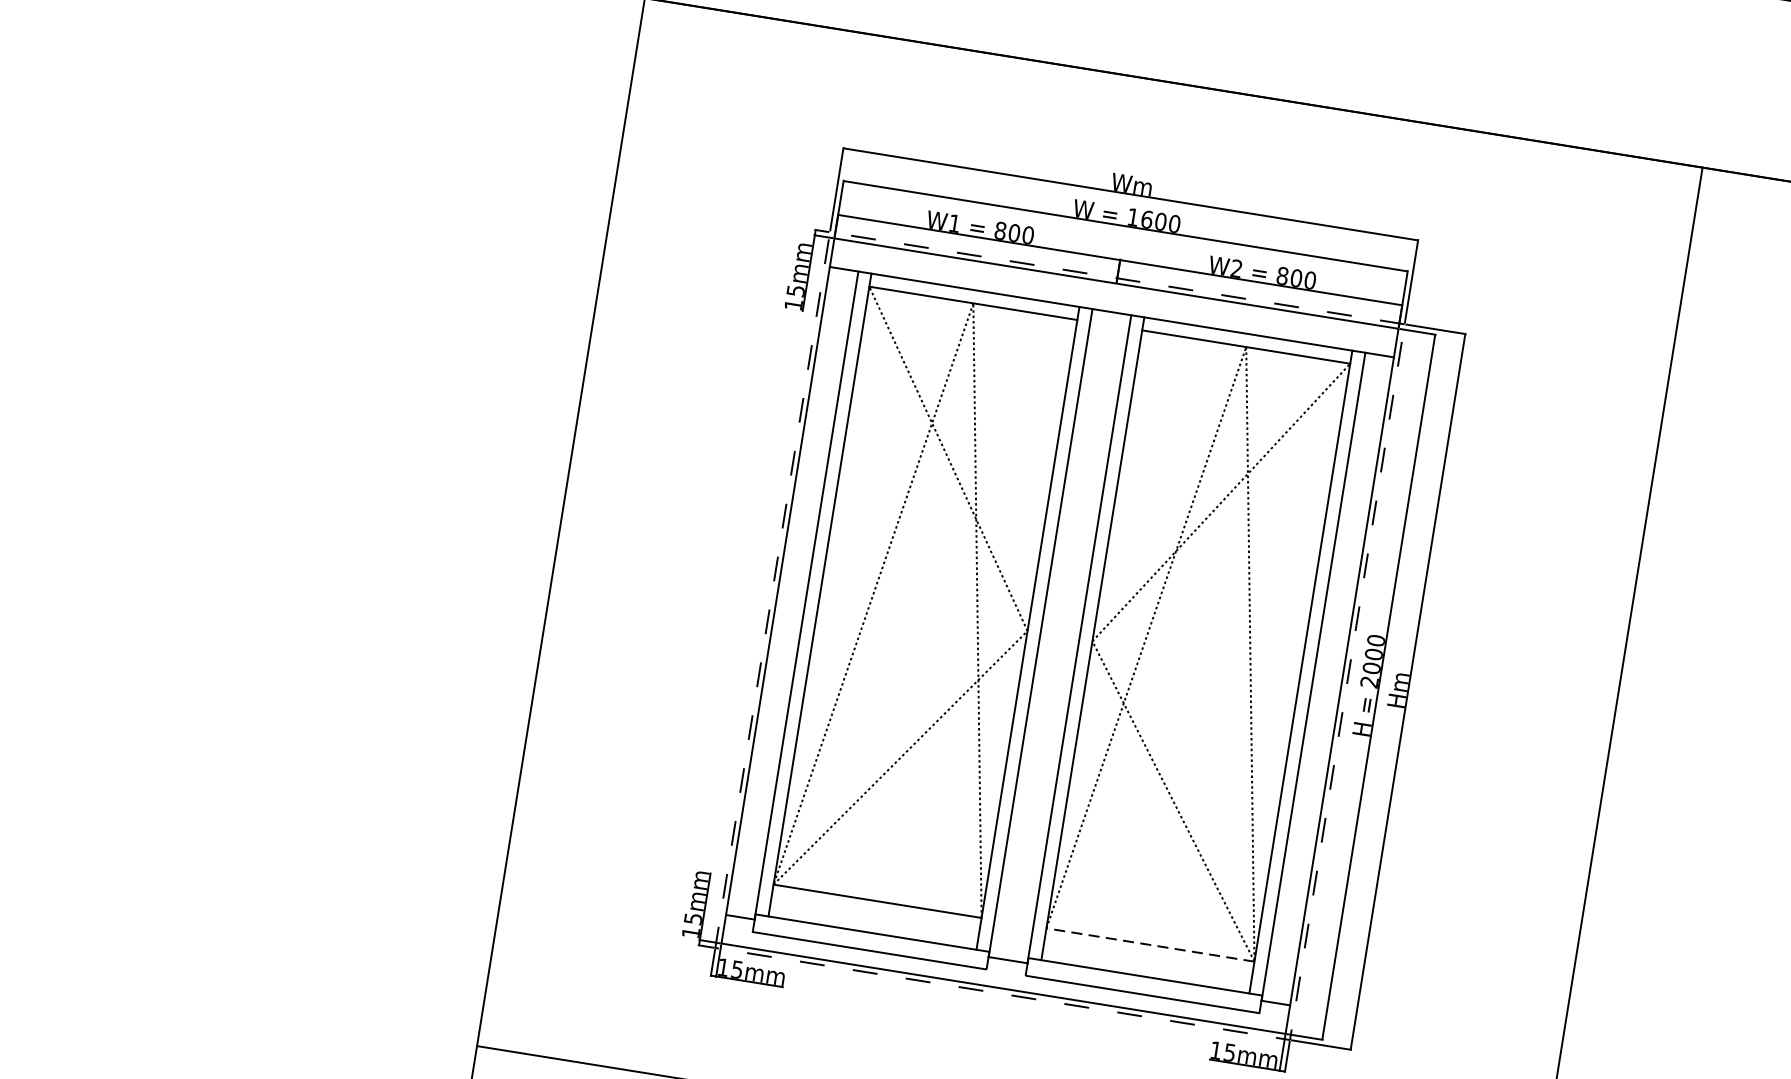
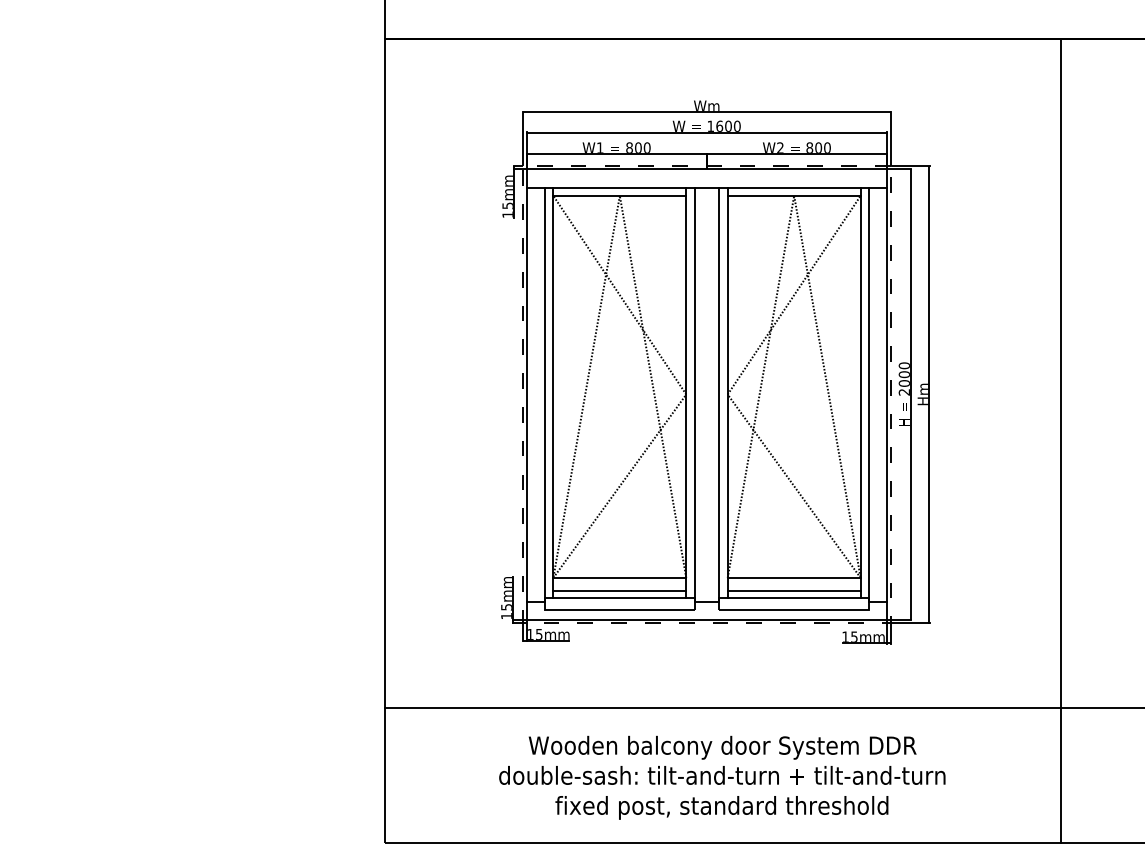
line: (873, 920) -> (619, 590), added
line: (1149, 944) -> (793, 577), dashed -> solid
line: (1146, 964) -> (793, 590), added

